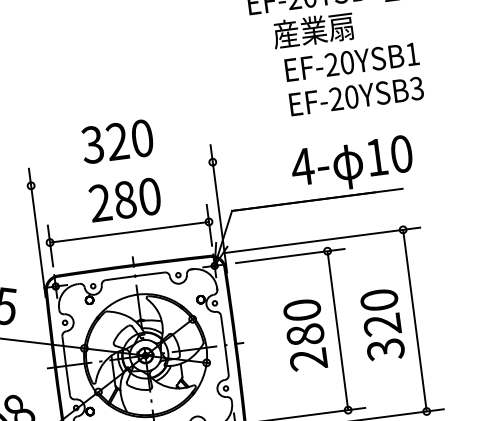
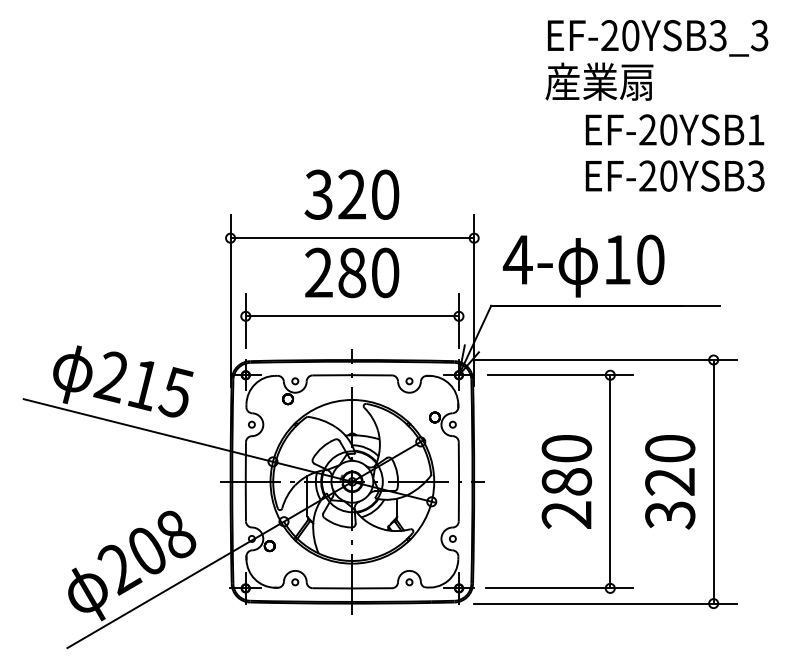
text: (313, 30) -> (599, 81), moved
text: (352, 164) -> (583, 265), moved
line: (122, 174) -> (352, 238), added

